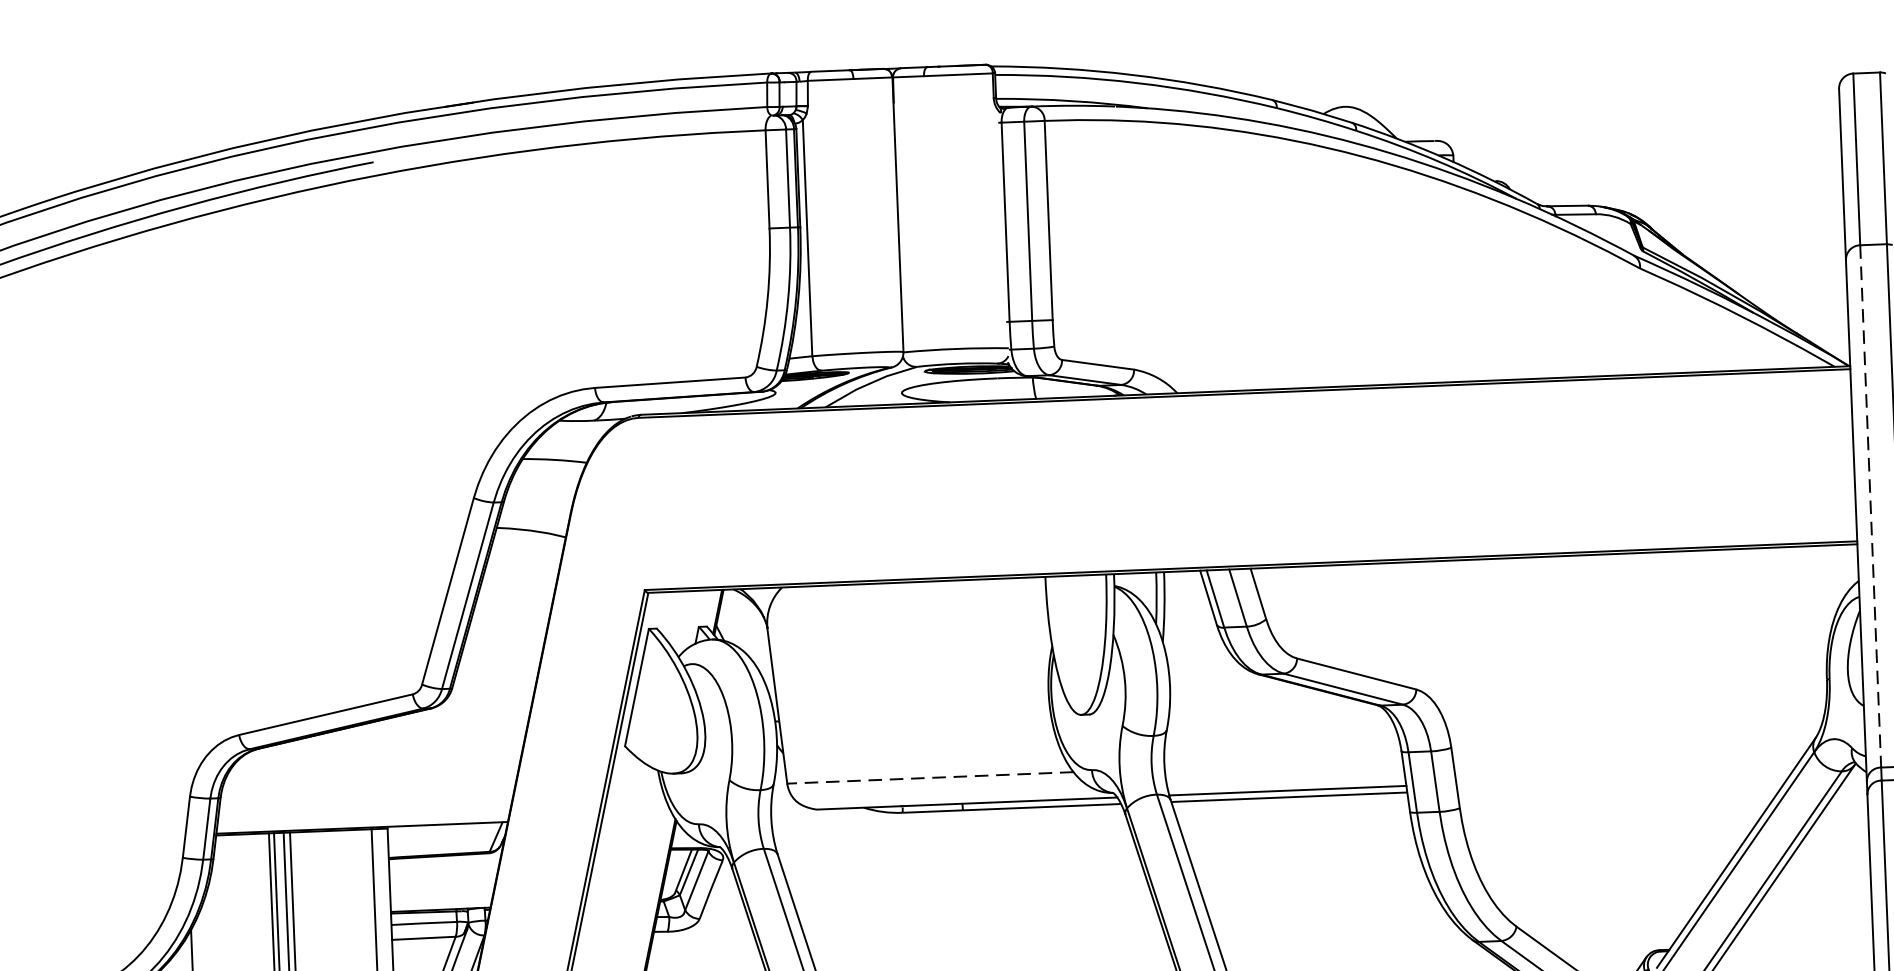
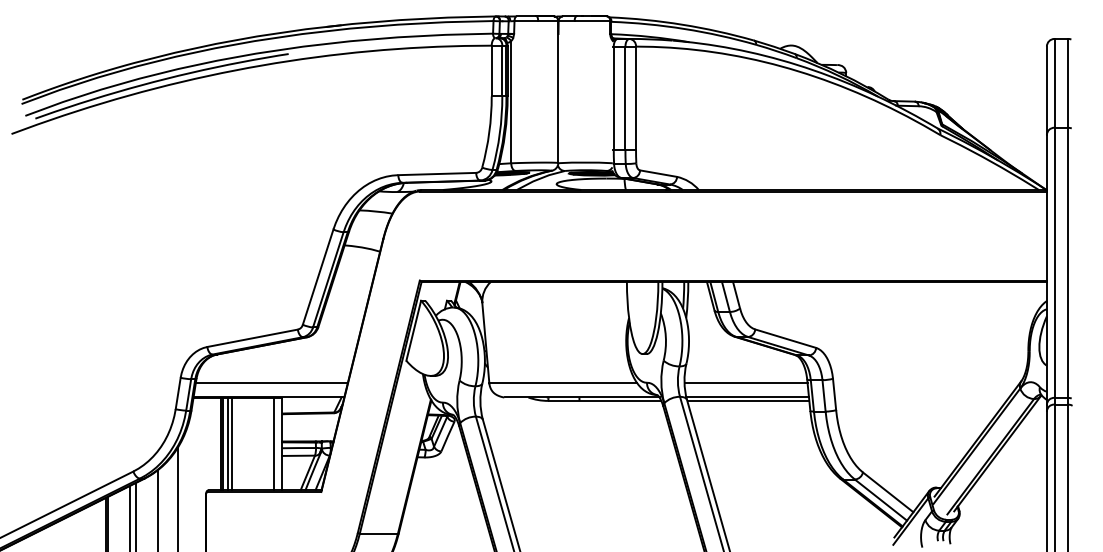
line: (1870, 507) -> (1054, 263), dashed -> solid
line: (1282, 763) -> (745, 383), added
line: (928, 778) -> (562, 383), dashed -> solid
line: (366, 800) -> (271, 383), added

